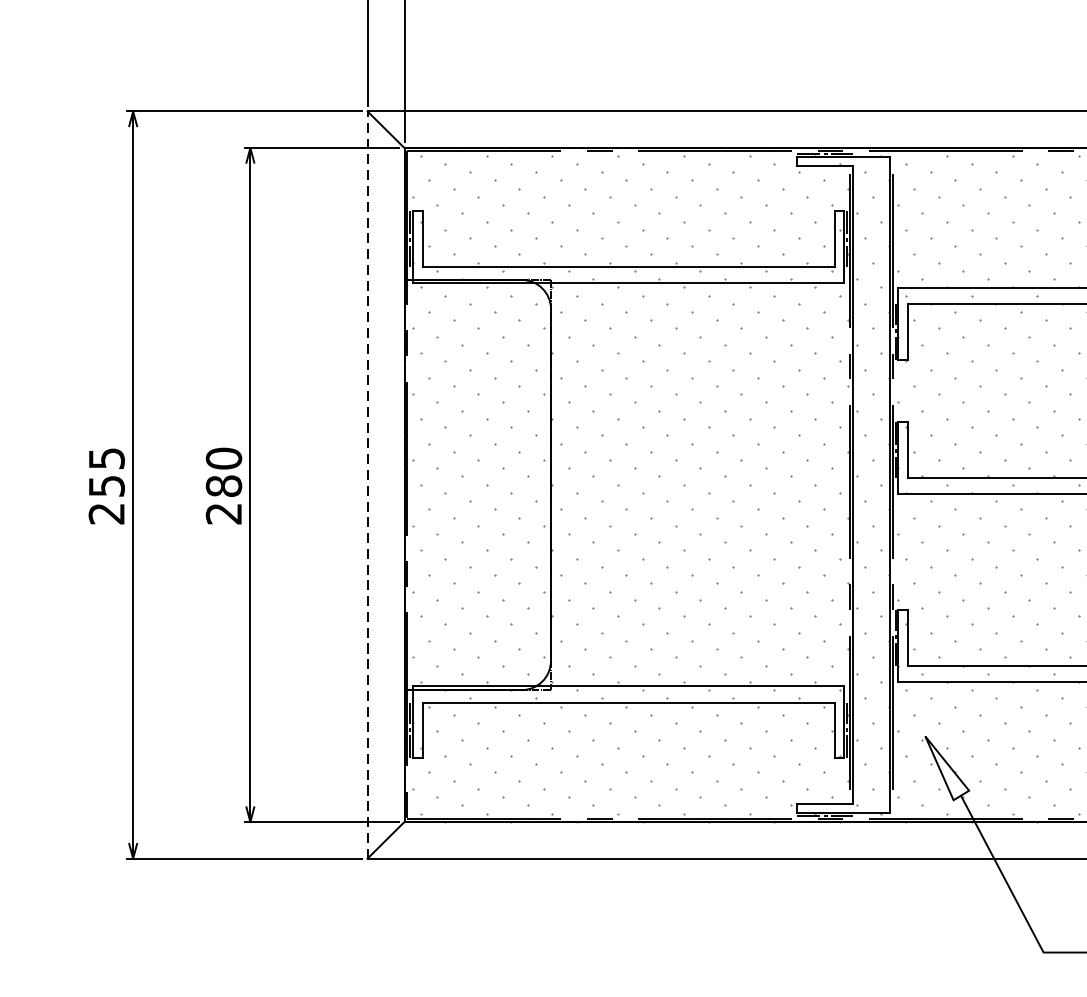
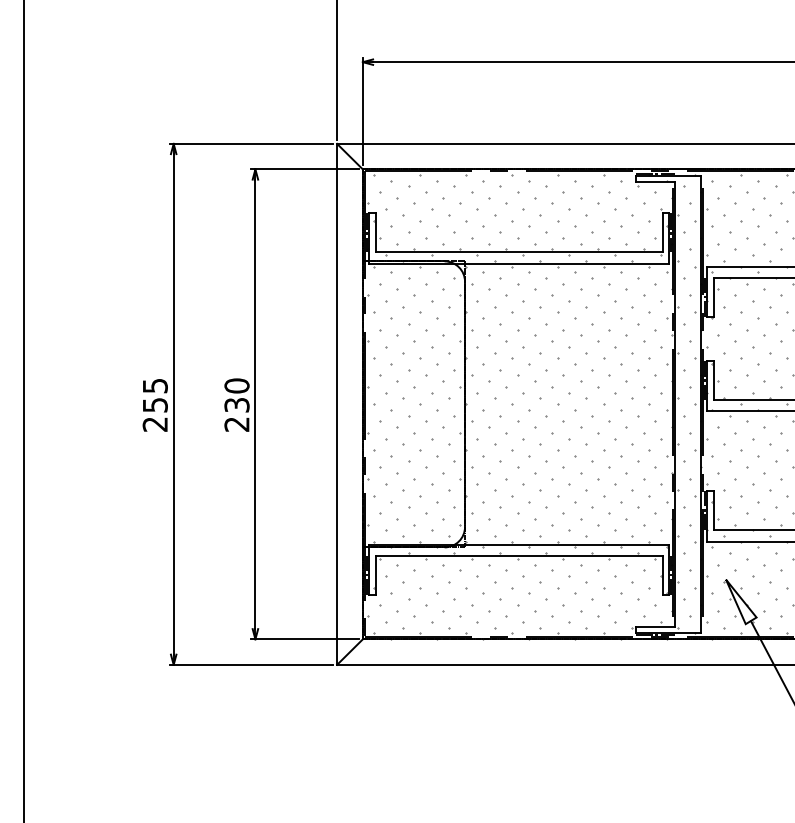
line: (368, 483) -> (337, 403), dashed -> solid
text: (223, 485) -> (236, 404), 280 -> 230

